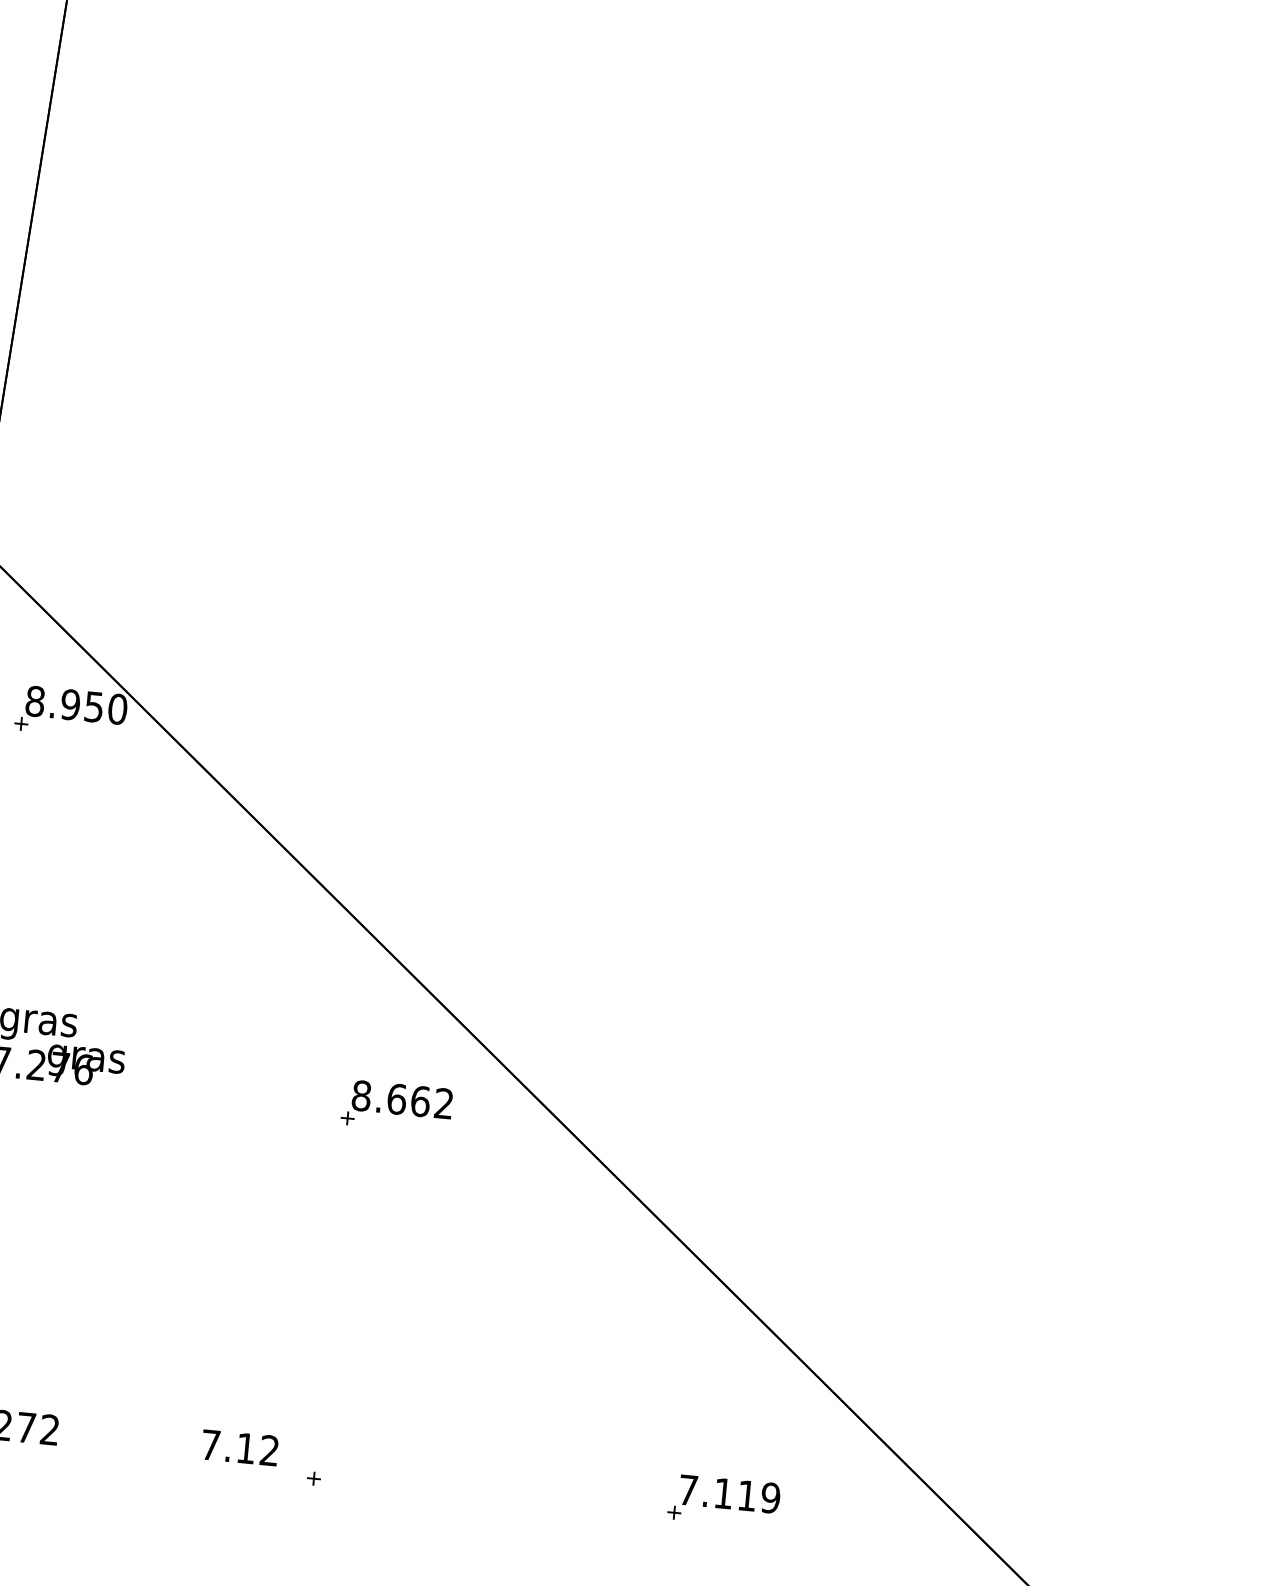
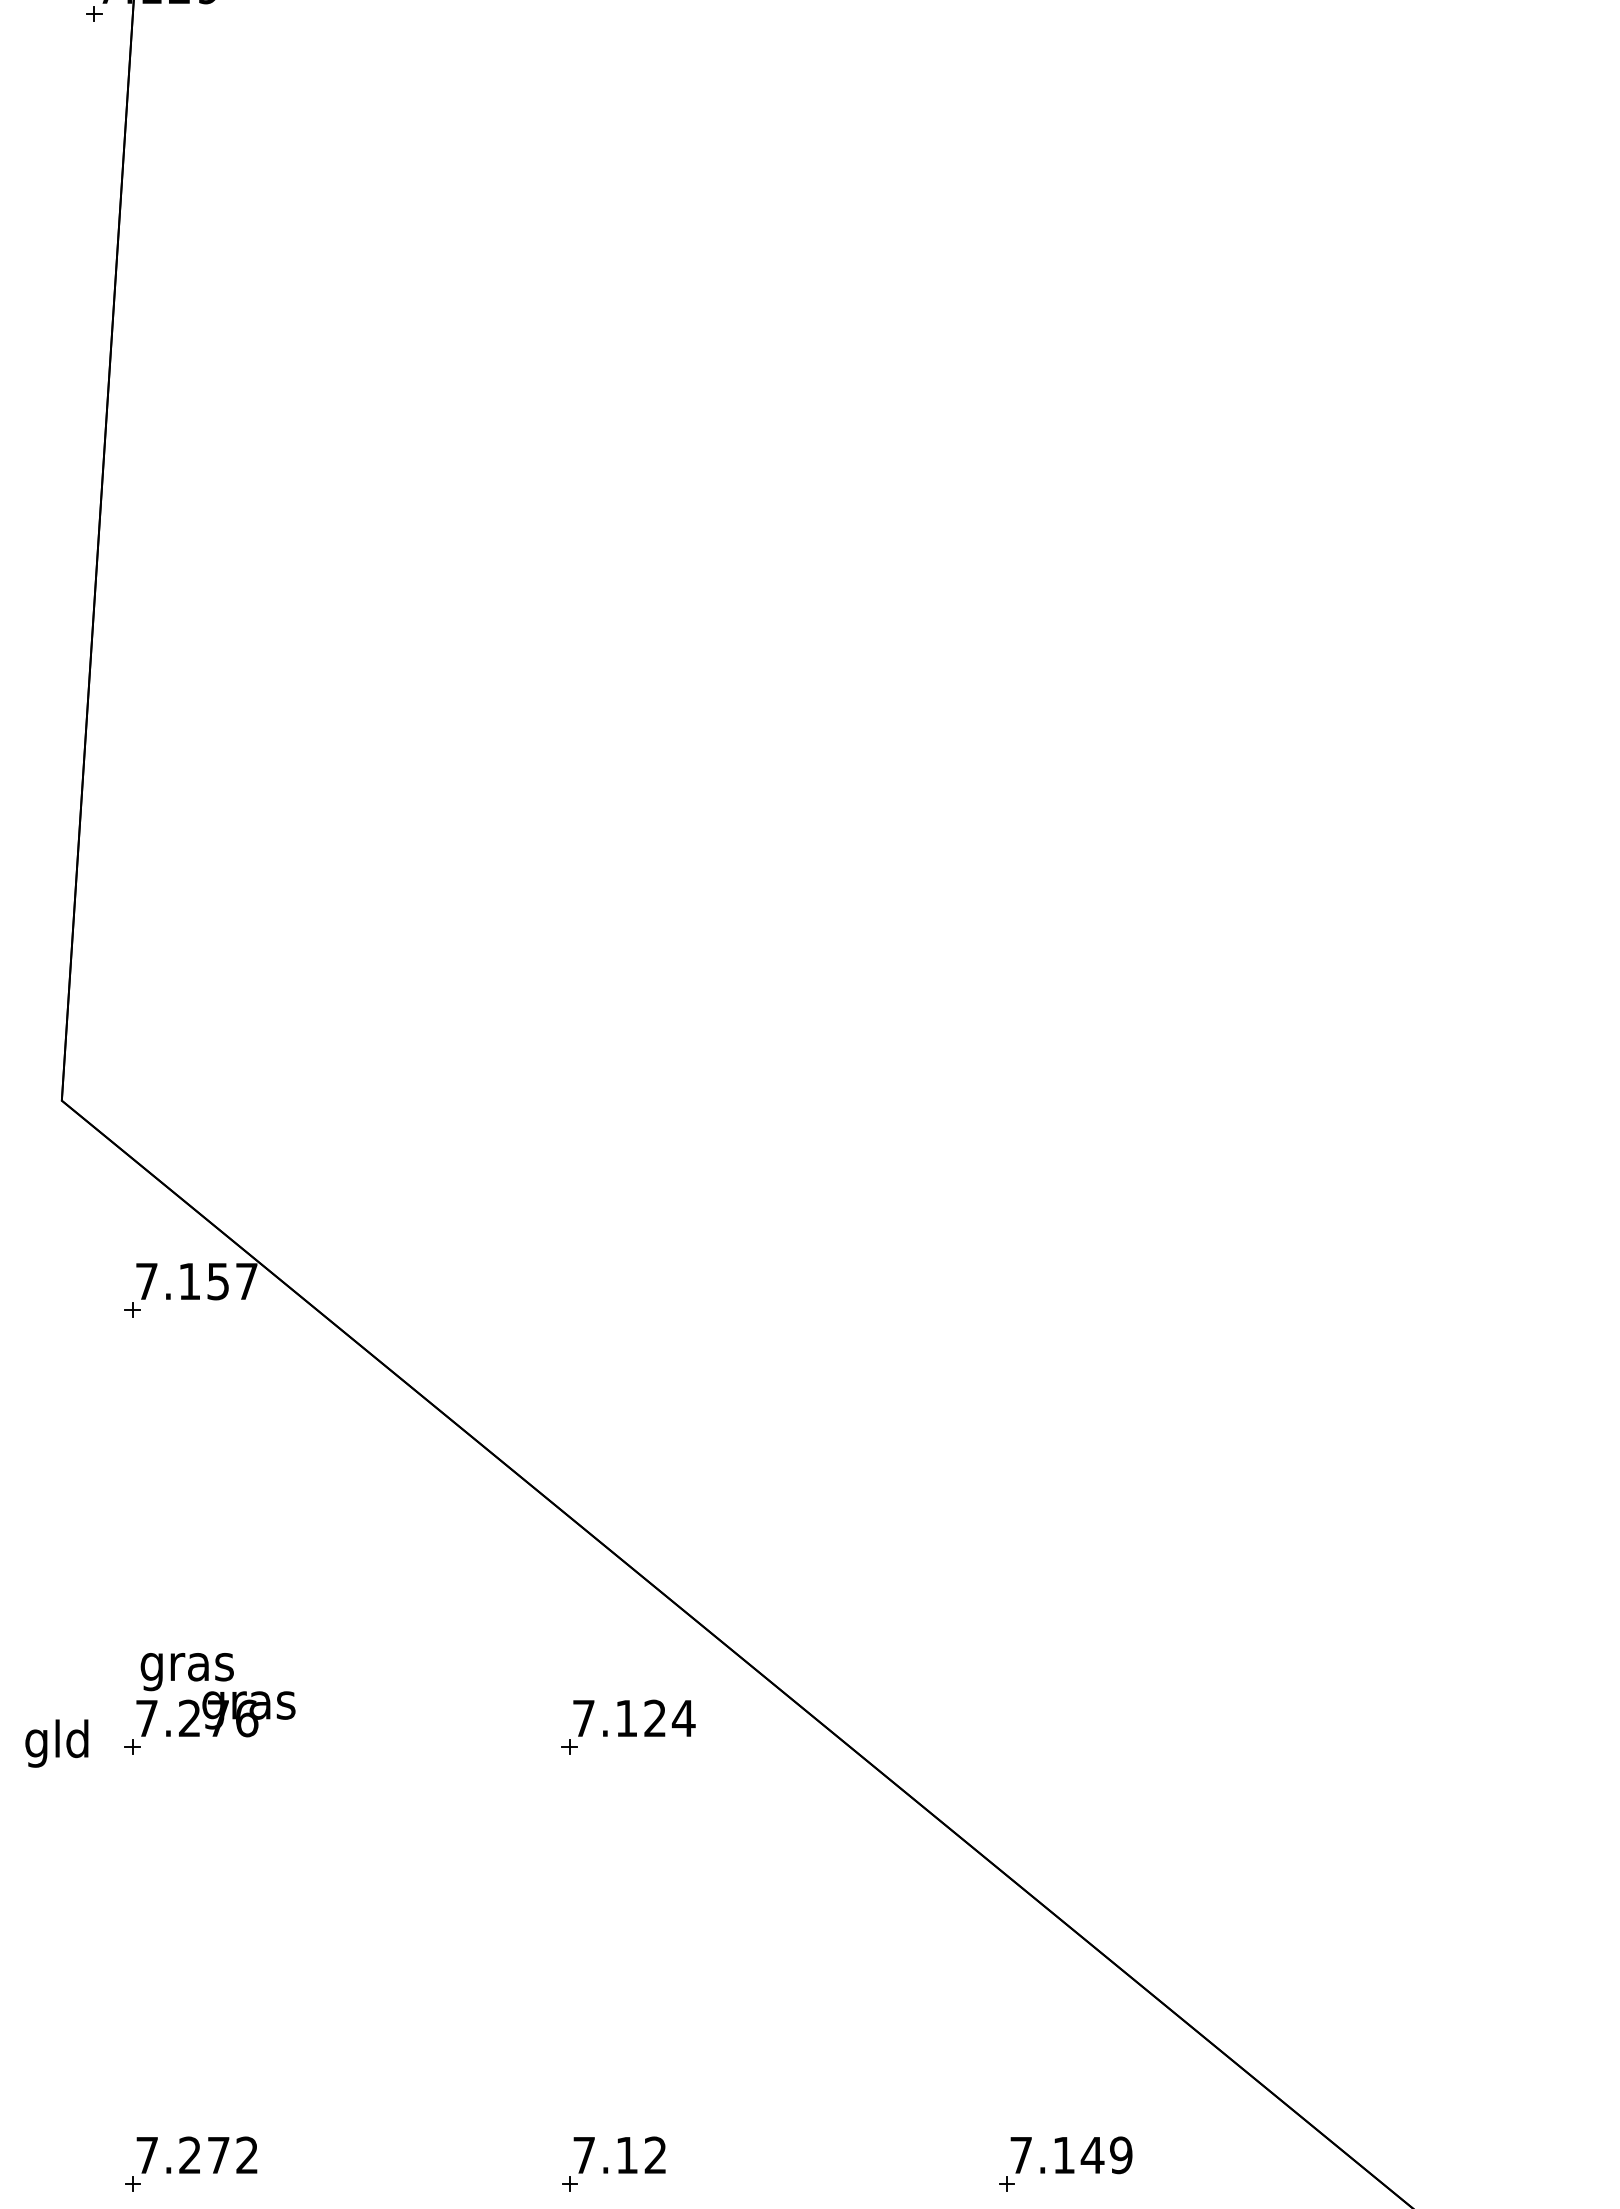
text: (76, 705) -> (196, 1281), 8.950 -> 7.157
text: (402, 1099) -> (633, 1718), 8.662 -> 7.124
text: (239, 1447) -> (619, 2154), moved
text: (747, 1496) -> (1092, 2155), 7.119 -> 7.149

